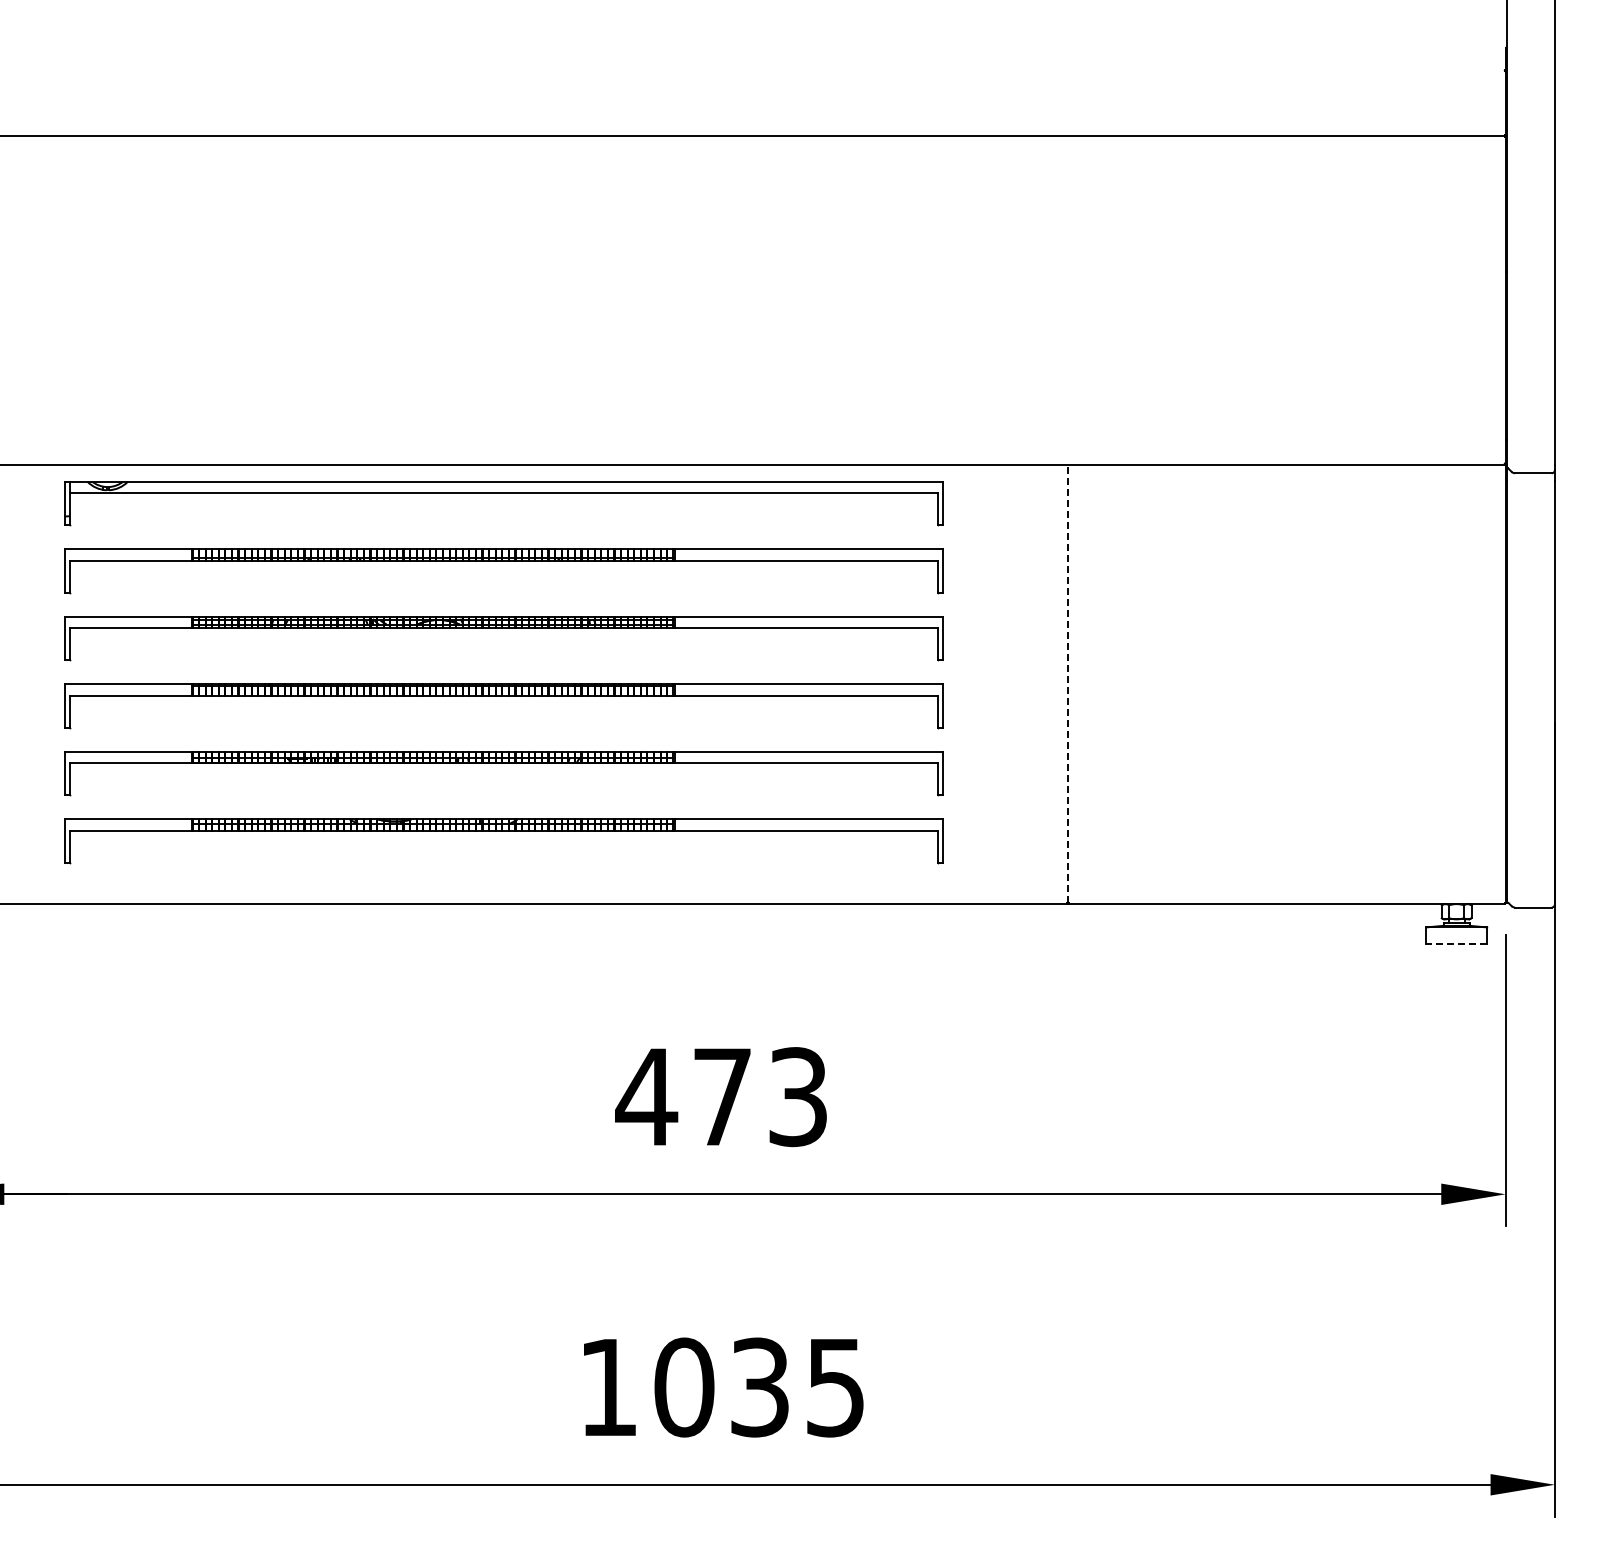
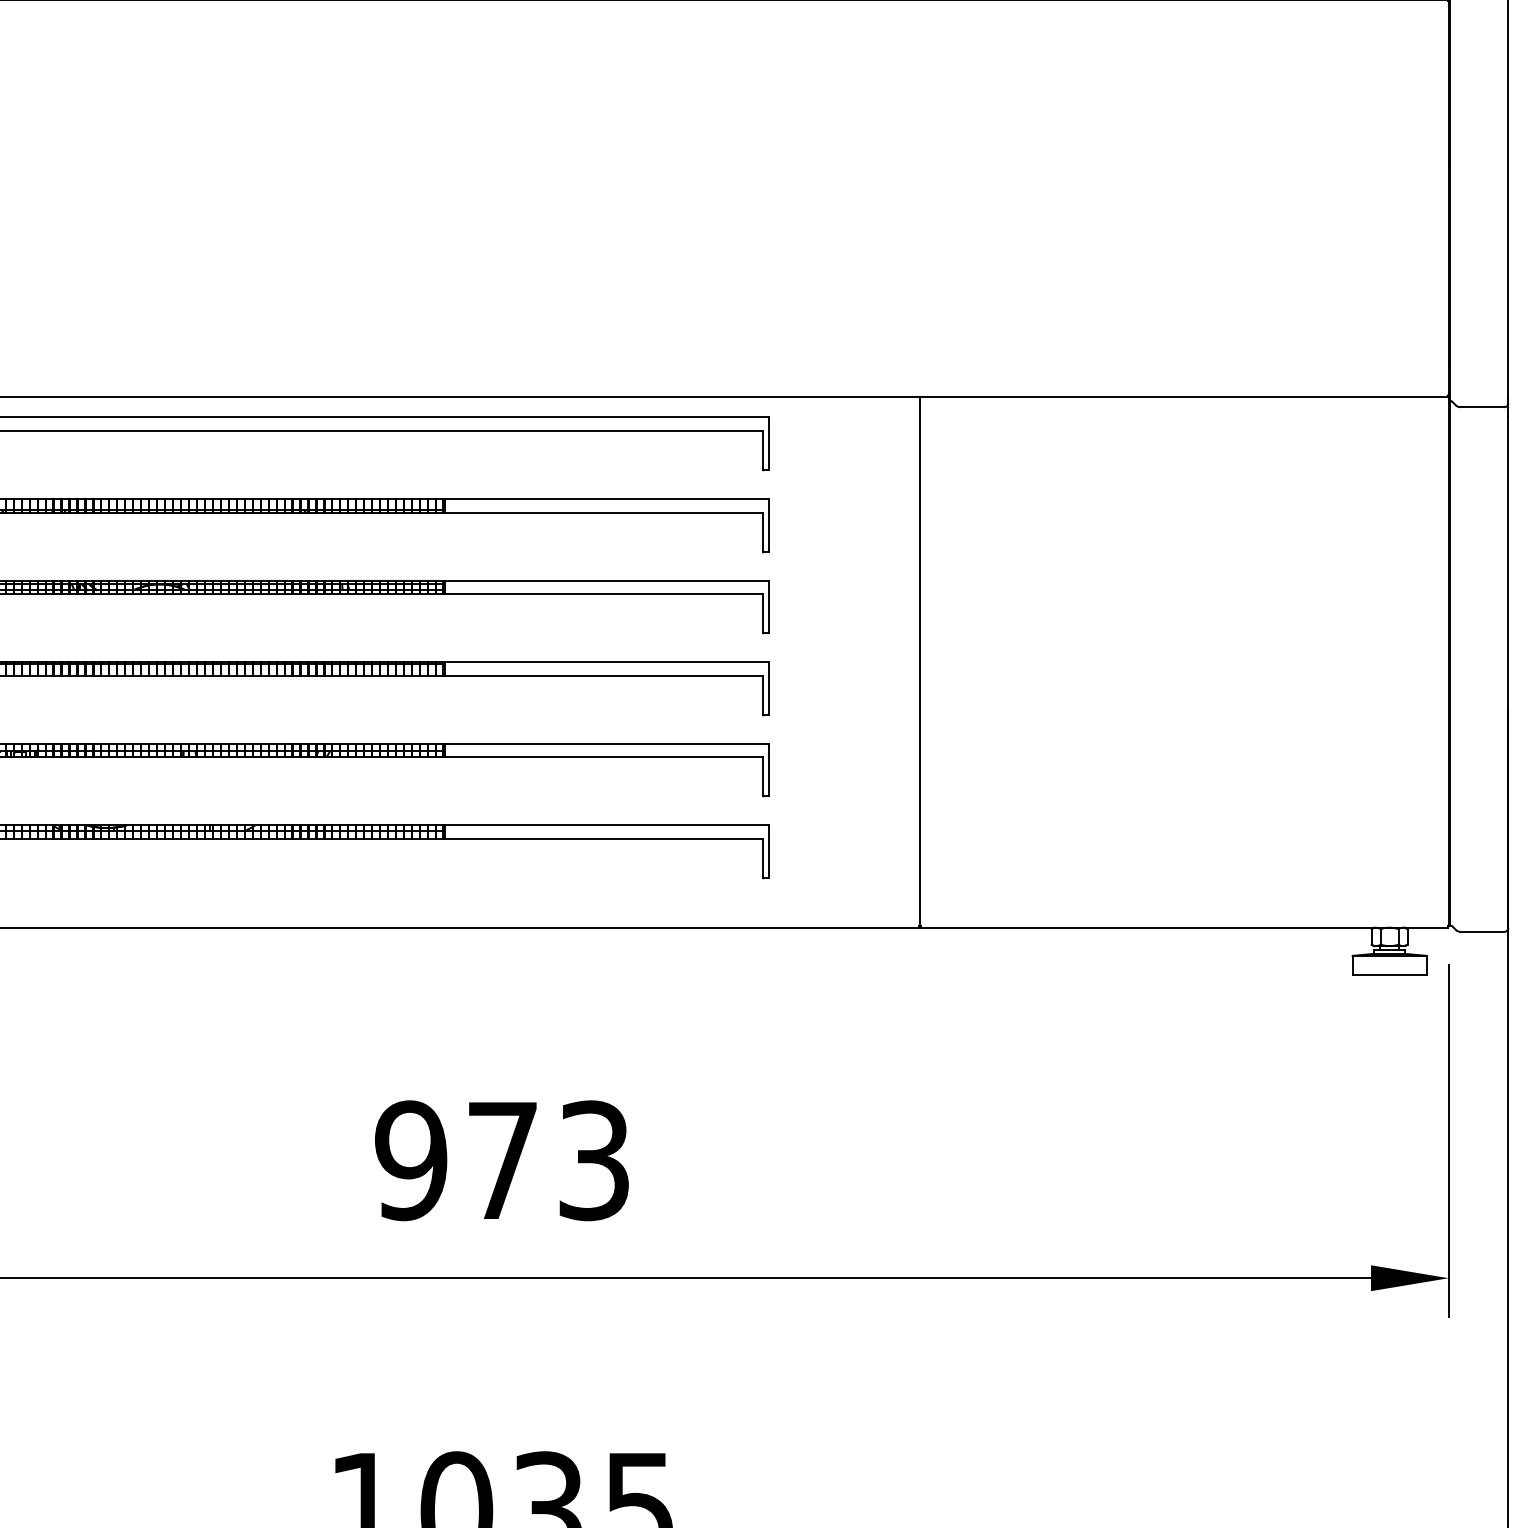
line: (1067, 683) -> (919, 661), dashed -> solid
line: (1456, 943) -> (1389, 975), dashed -> solid
text: (646, 1097) -> (410, 1161), 473 -> 973

